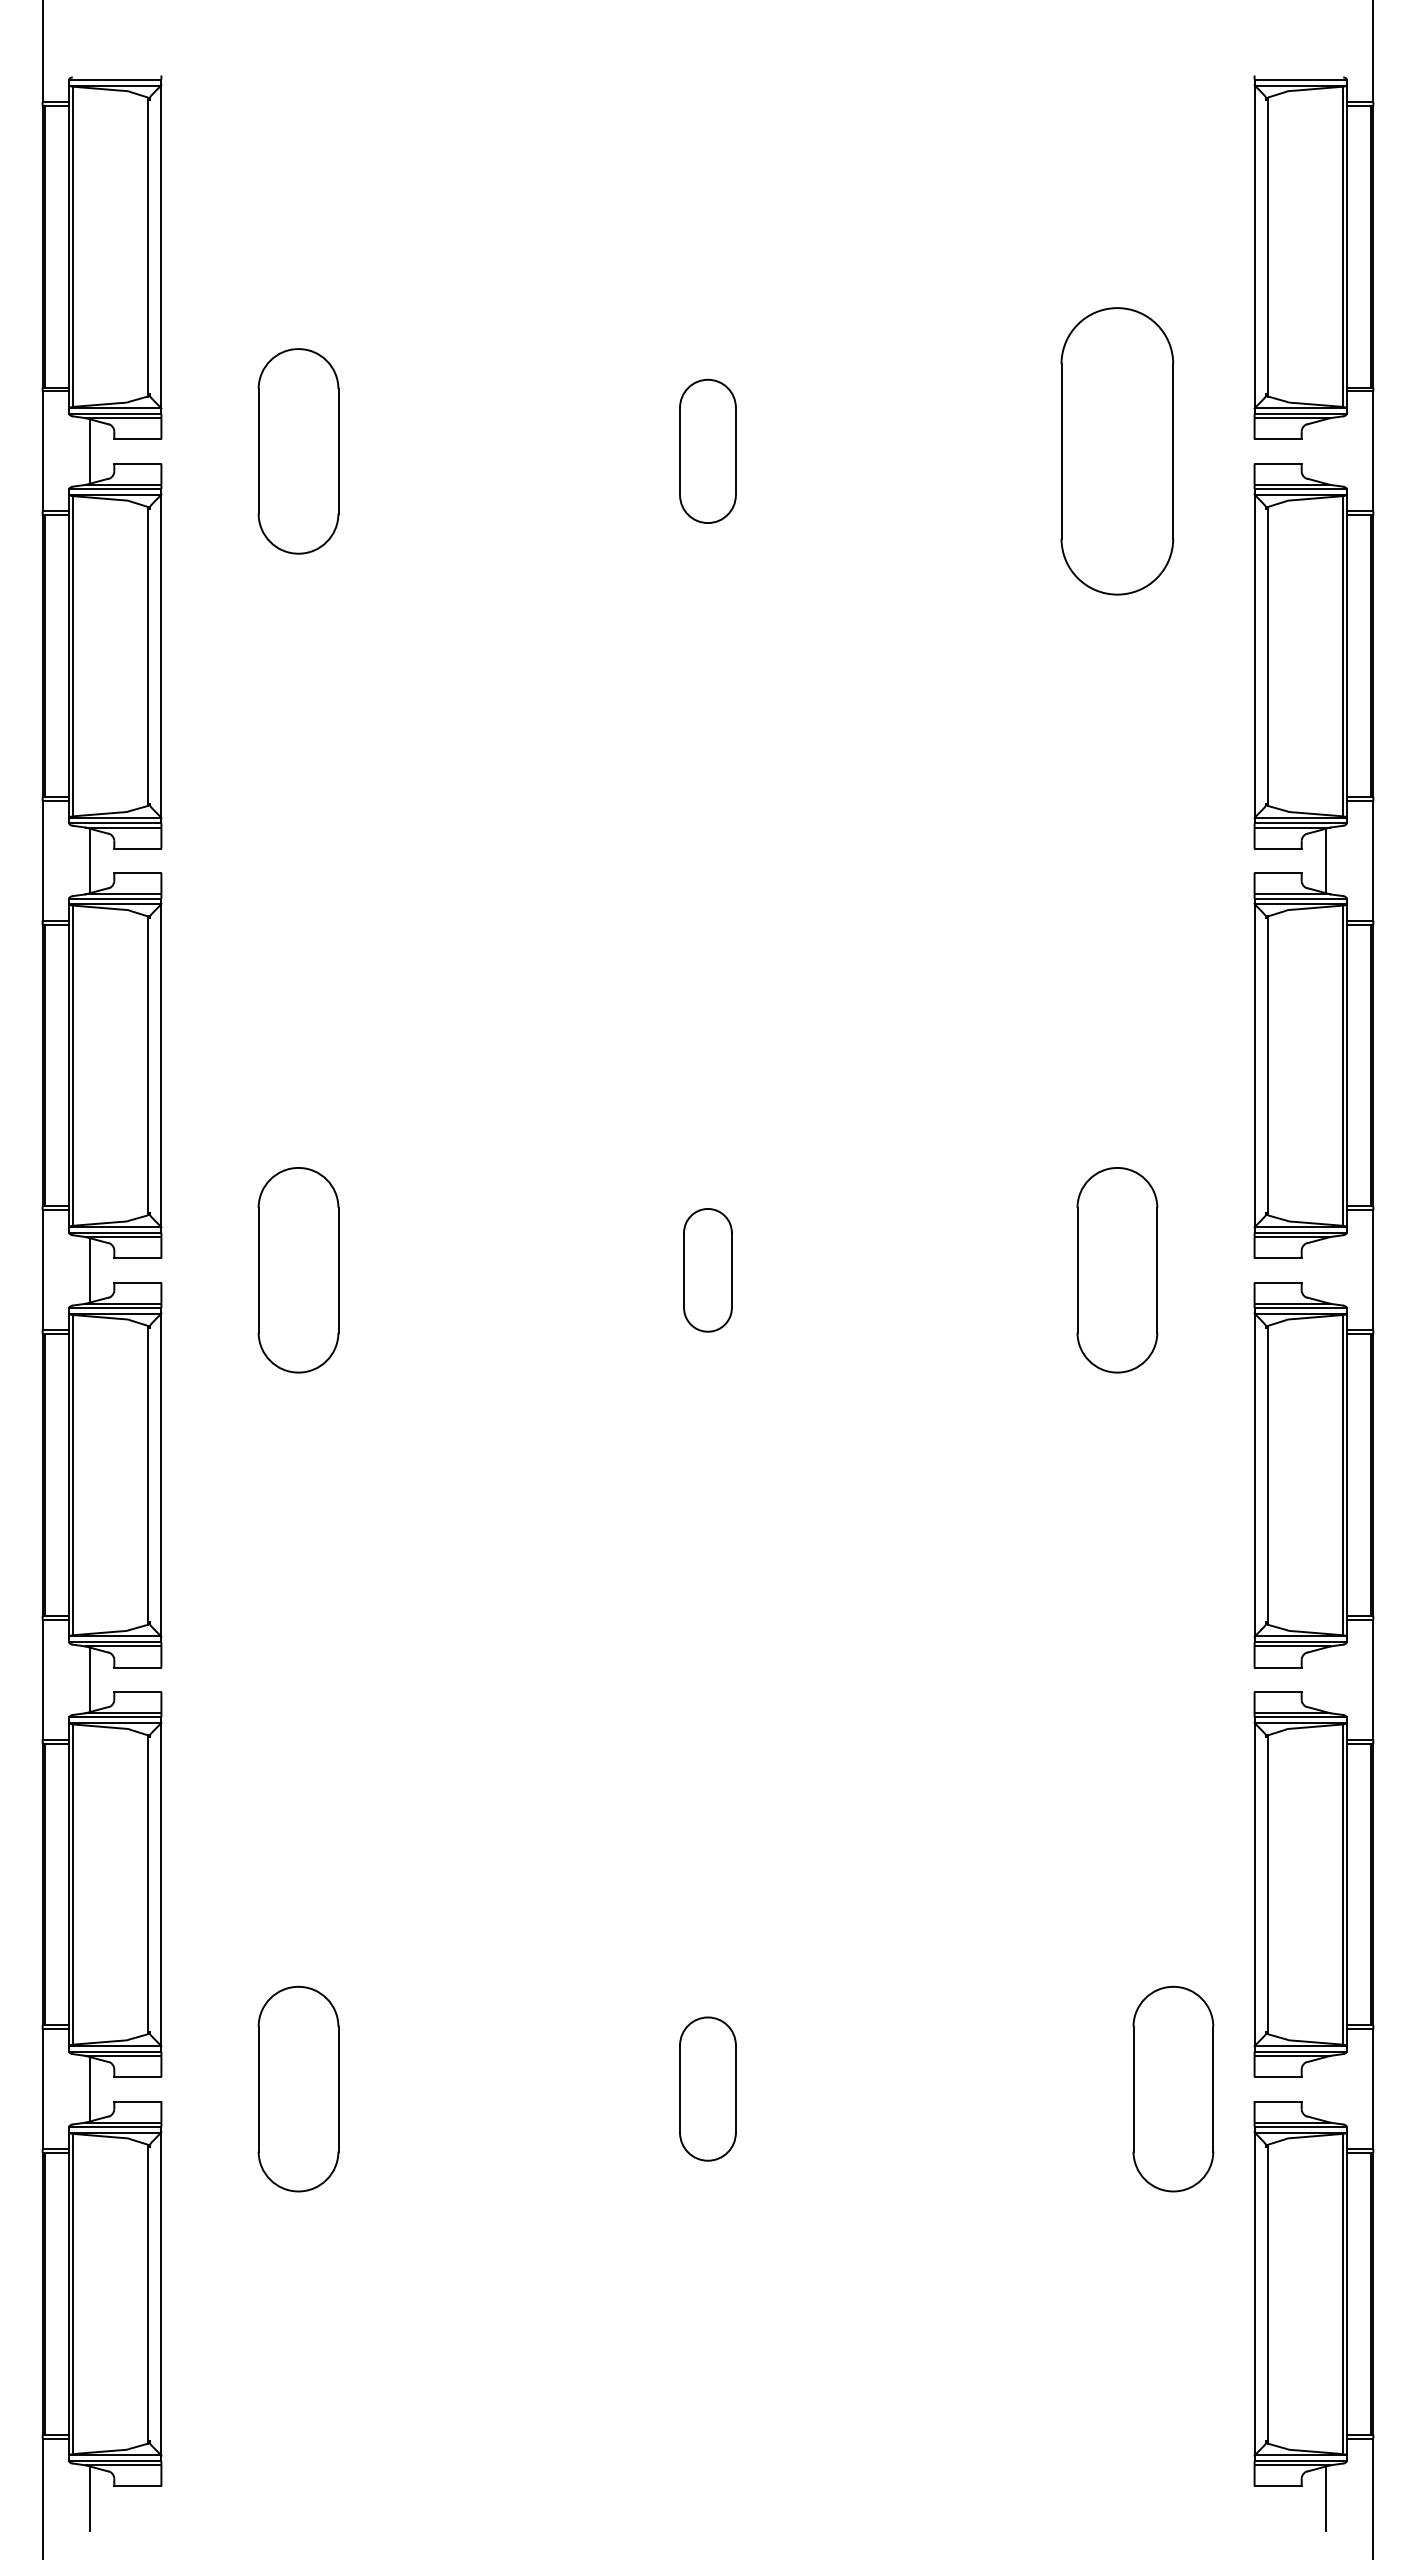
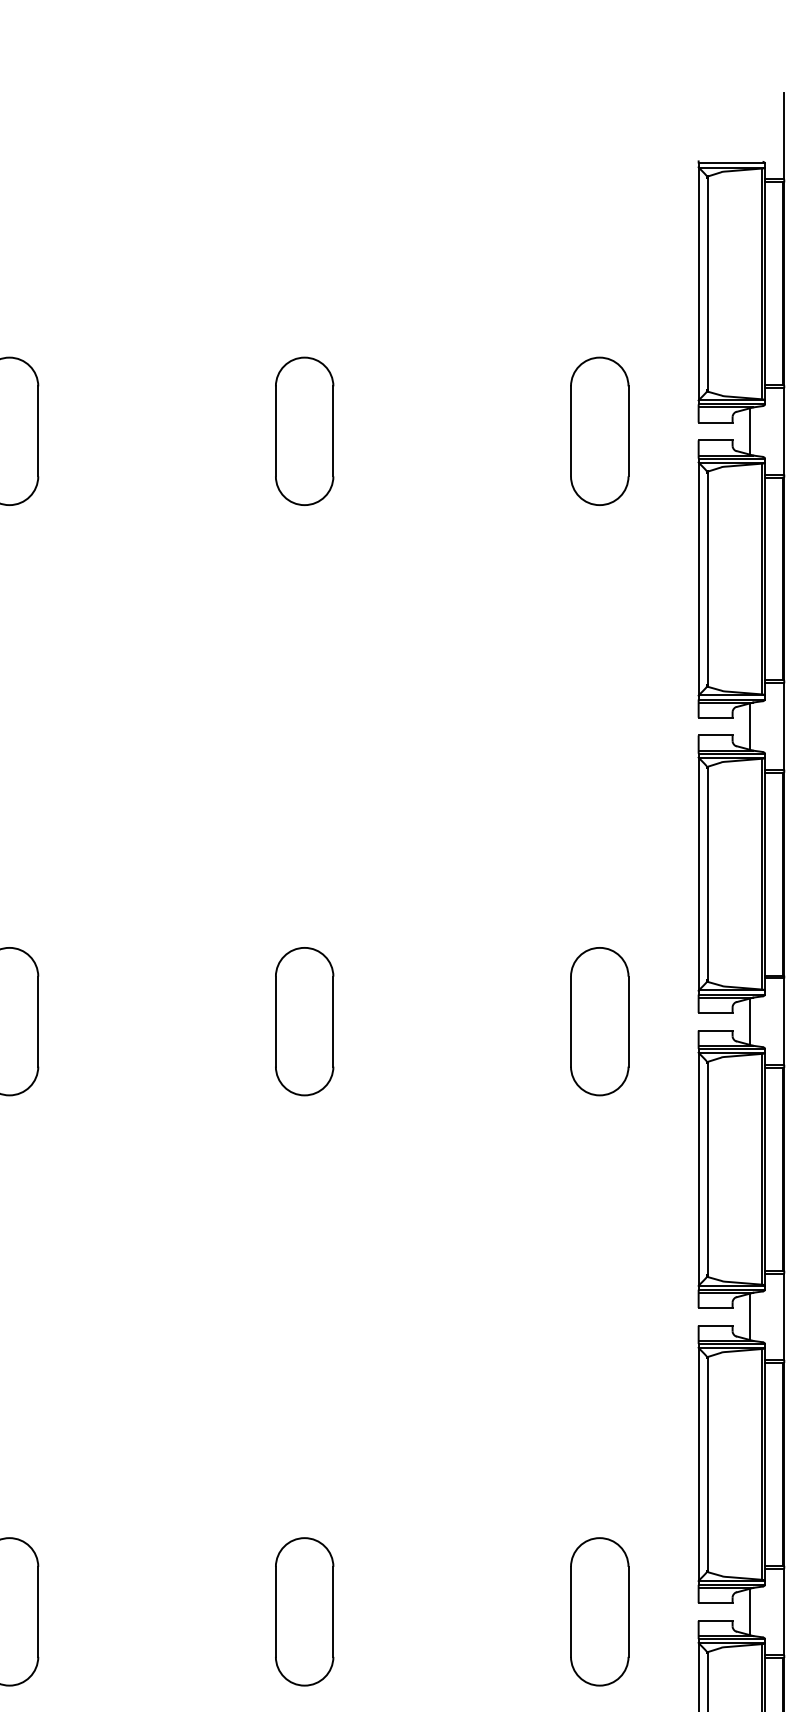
part: (707, 451) -> (304, 431), size x1.43
part: (1117, 451) -> (599, 431), size x0.71
line: (1326, 451) -> (750, 431), added
part: (707, 1270) -> (304, 1021), size x1.67
line: (1326, 1270) -> (750, 1021), added
line: (1326, 1679) -> (750, 1316), added
part: (707, 2088) -> (304, 1611), size x1.43
part: (1173, 2088) -> (599, 1611), moved
line: (1326, 2089) -> (750, 1612), added

